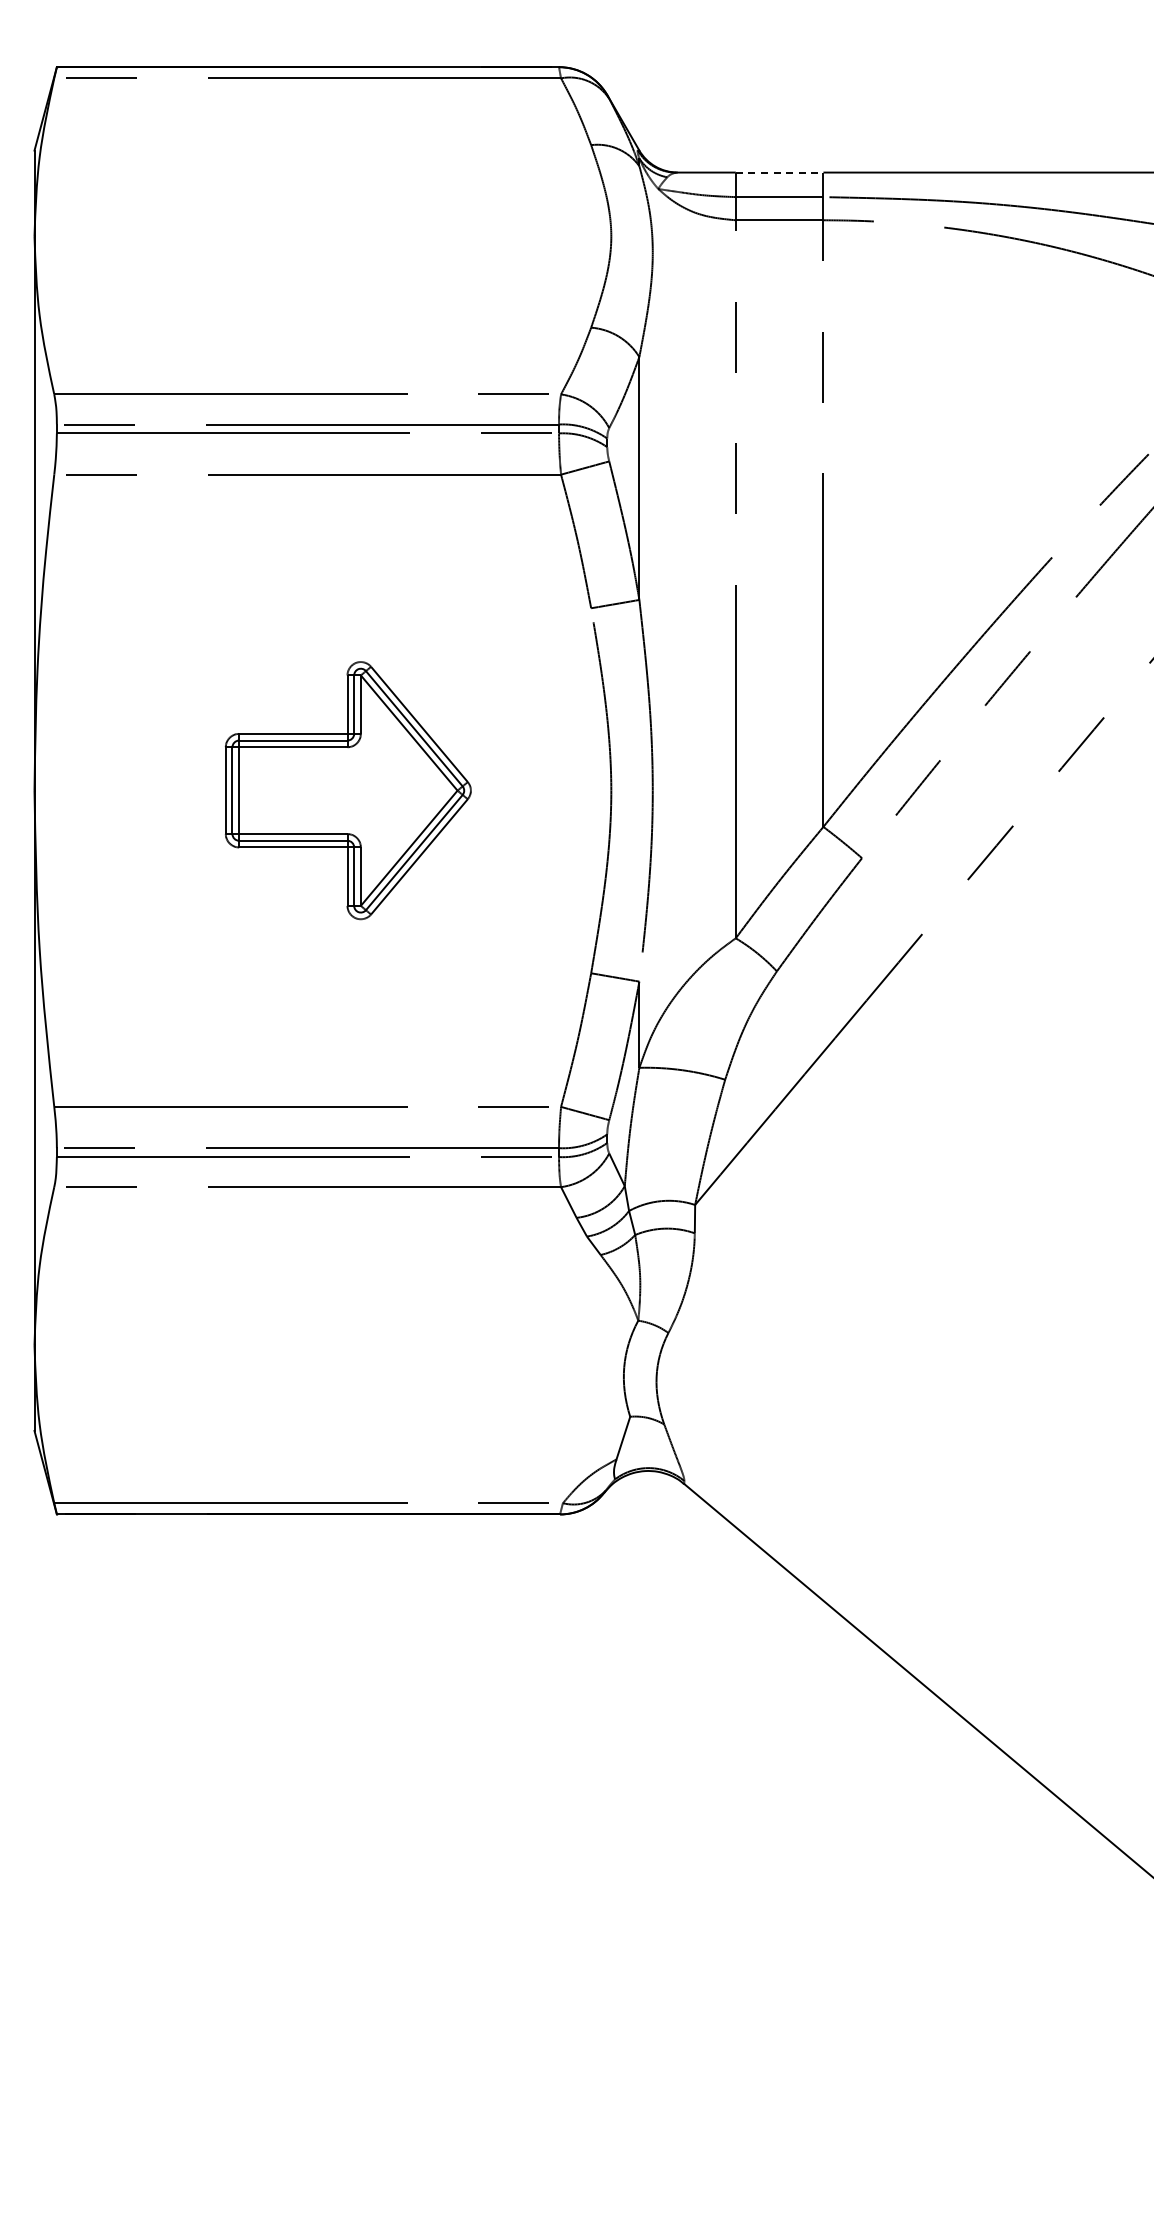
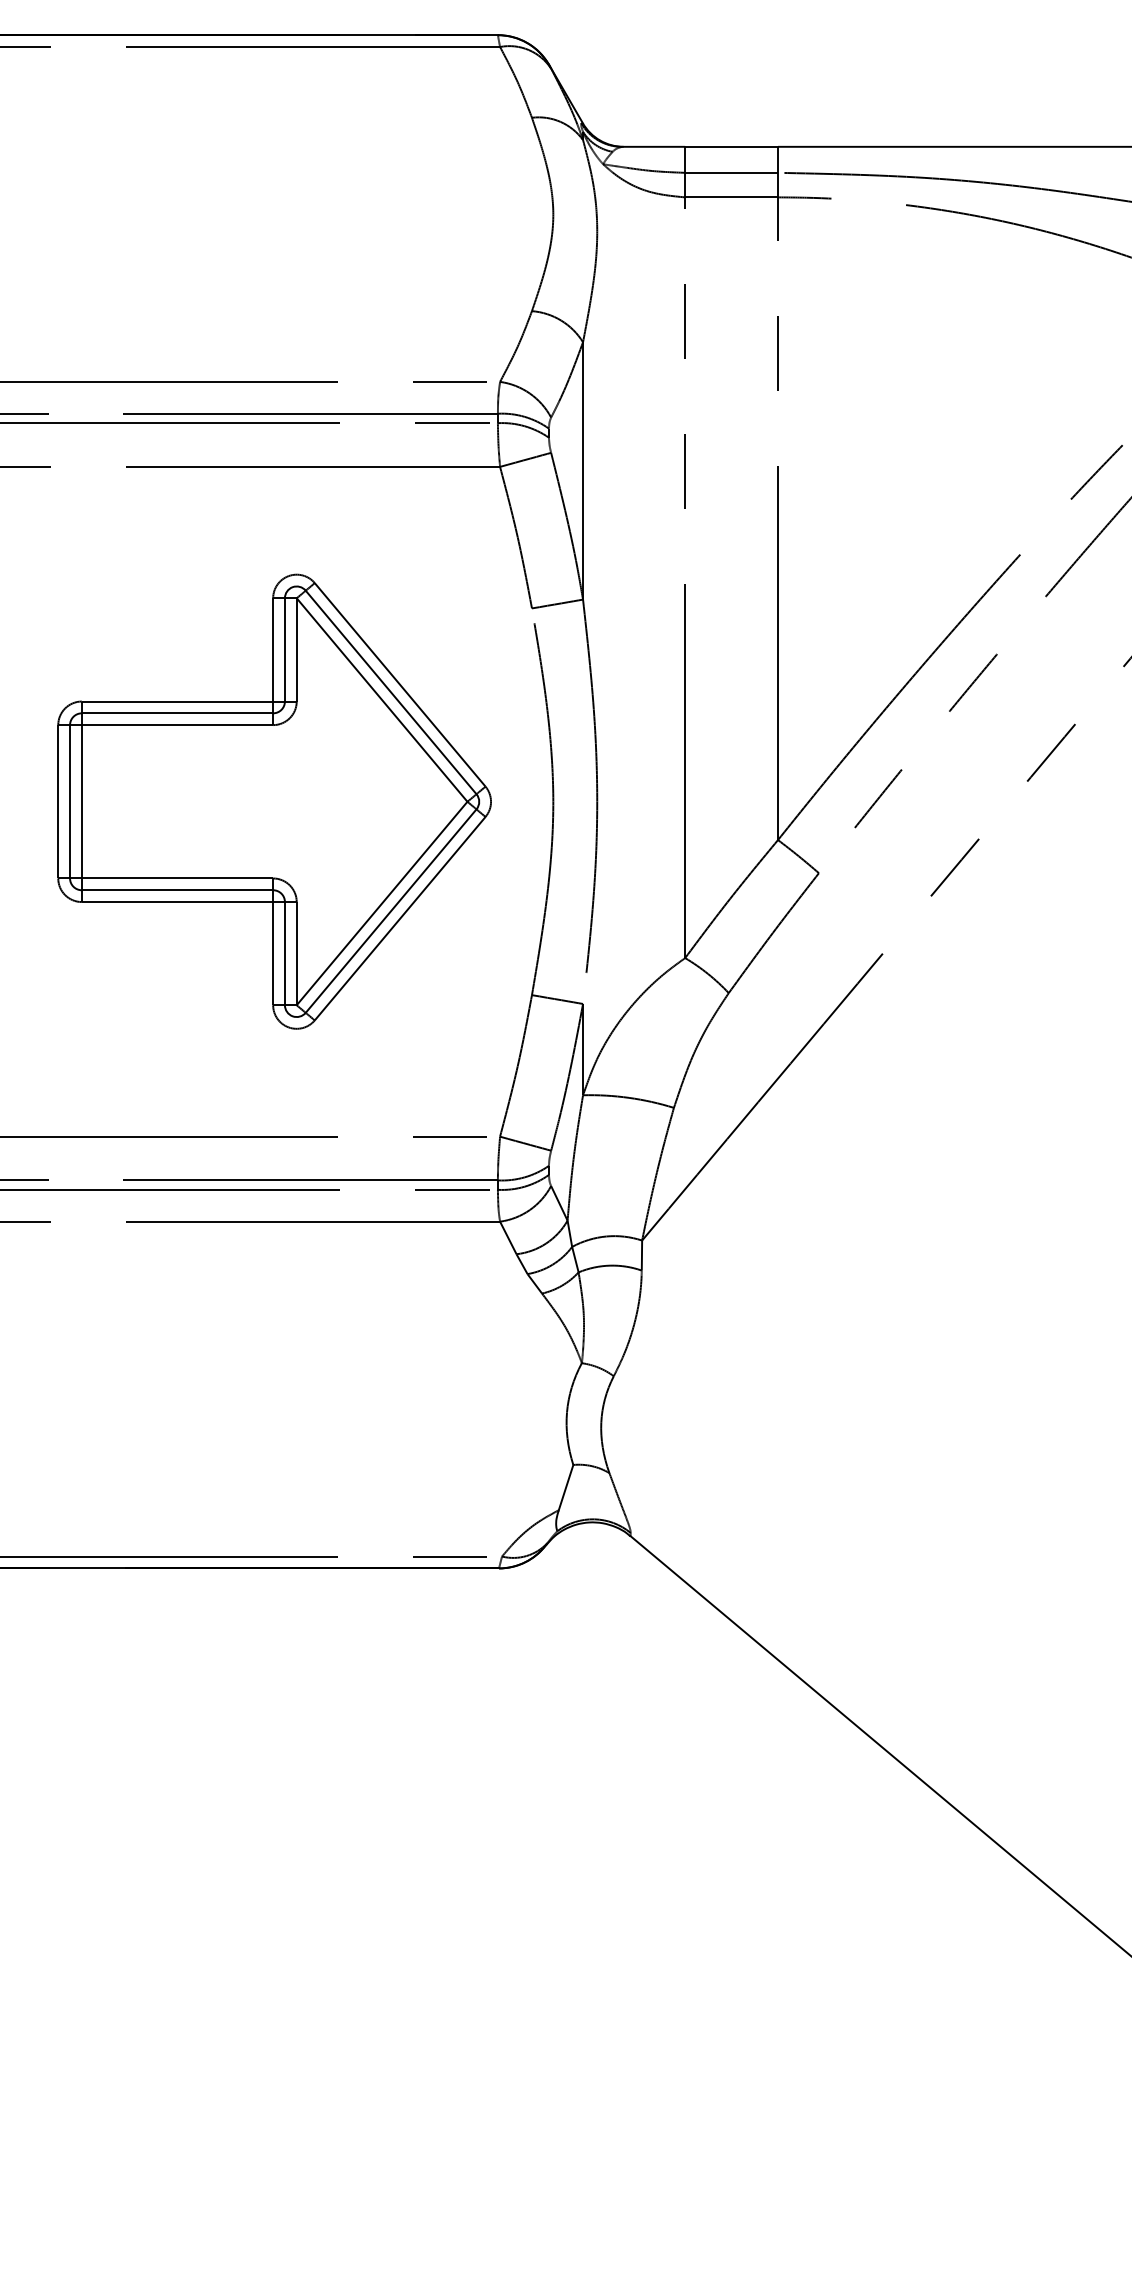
line: (779, 172) -> (731, 146), dashed -> solid
part: (348, 790) -> (274, 801), size x1.67

